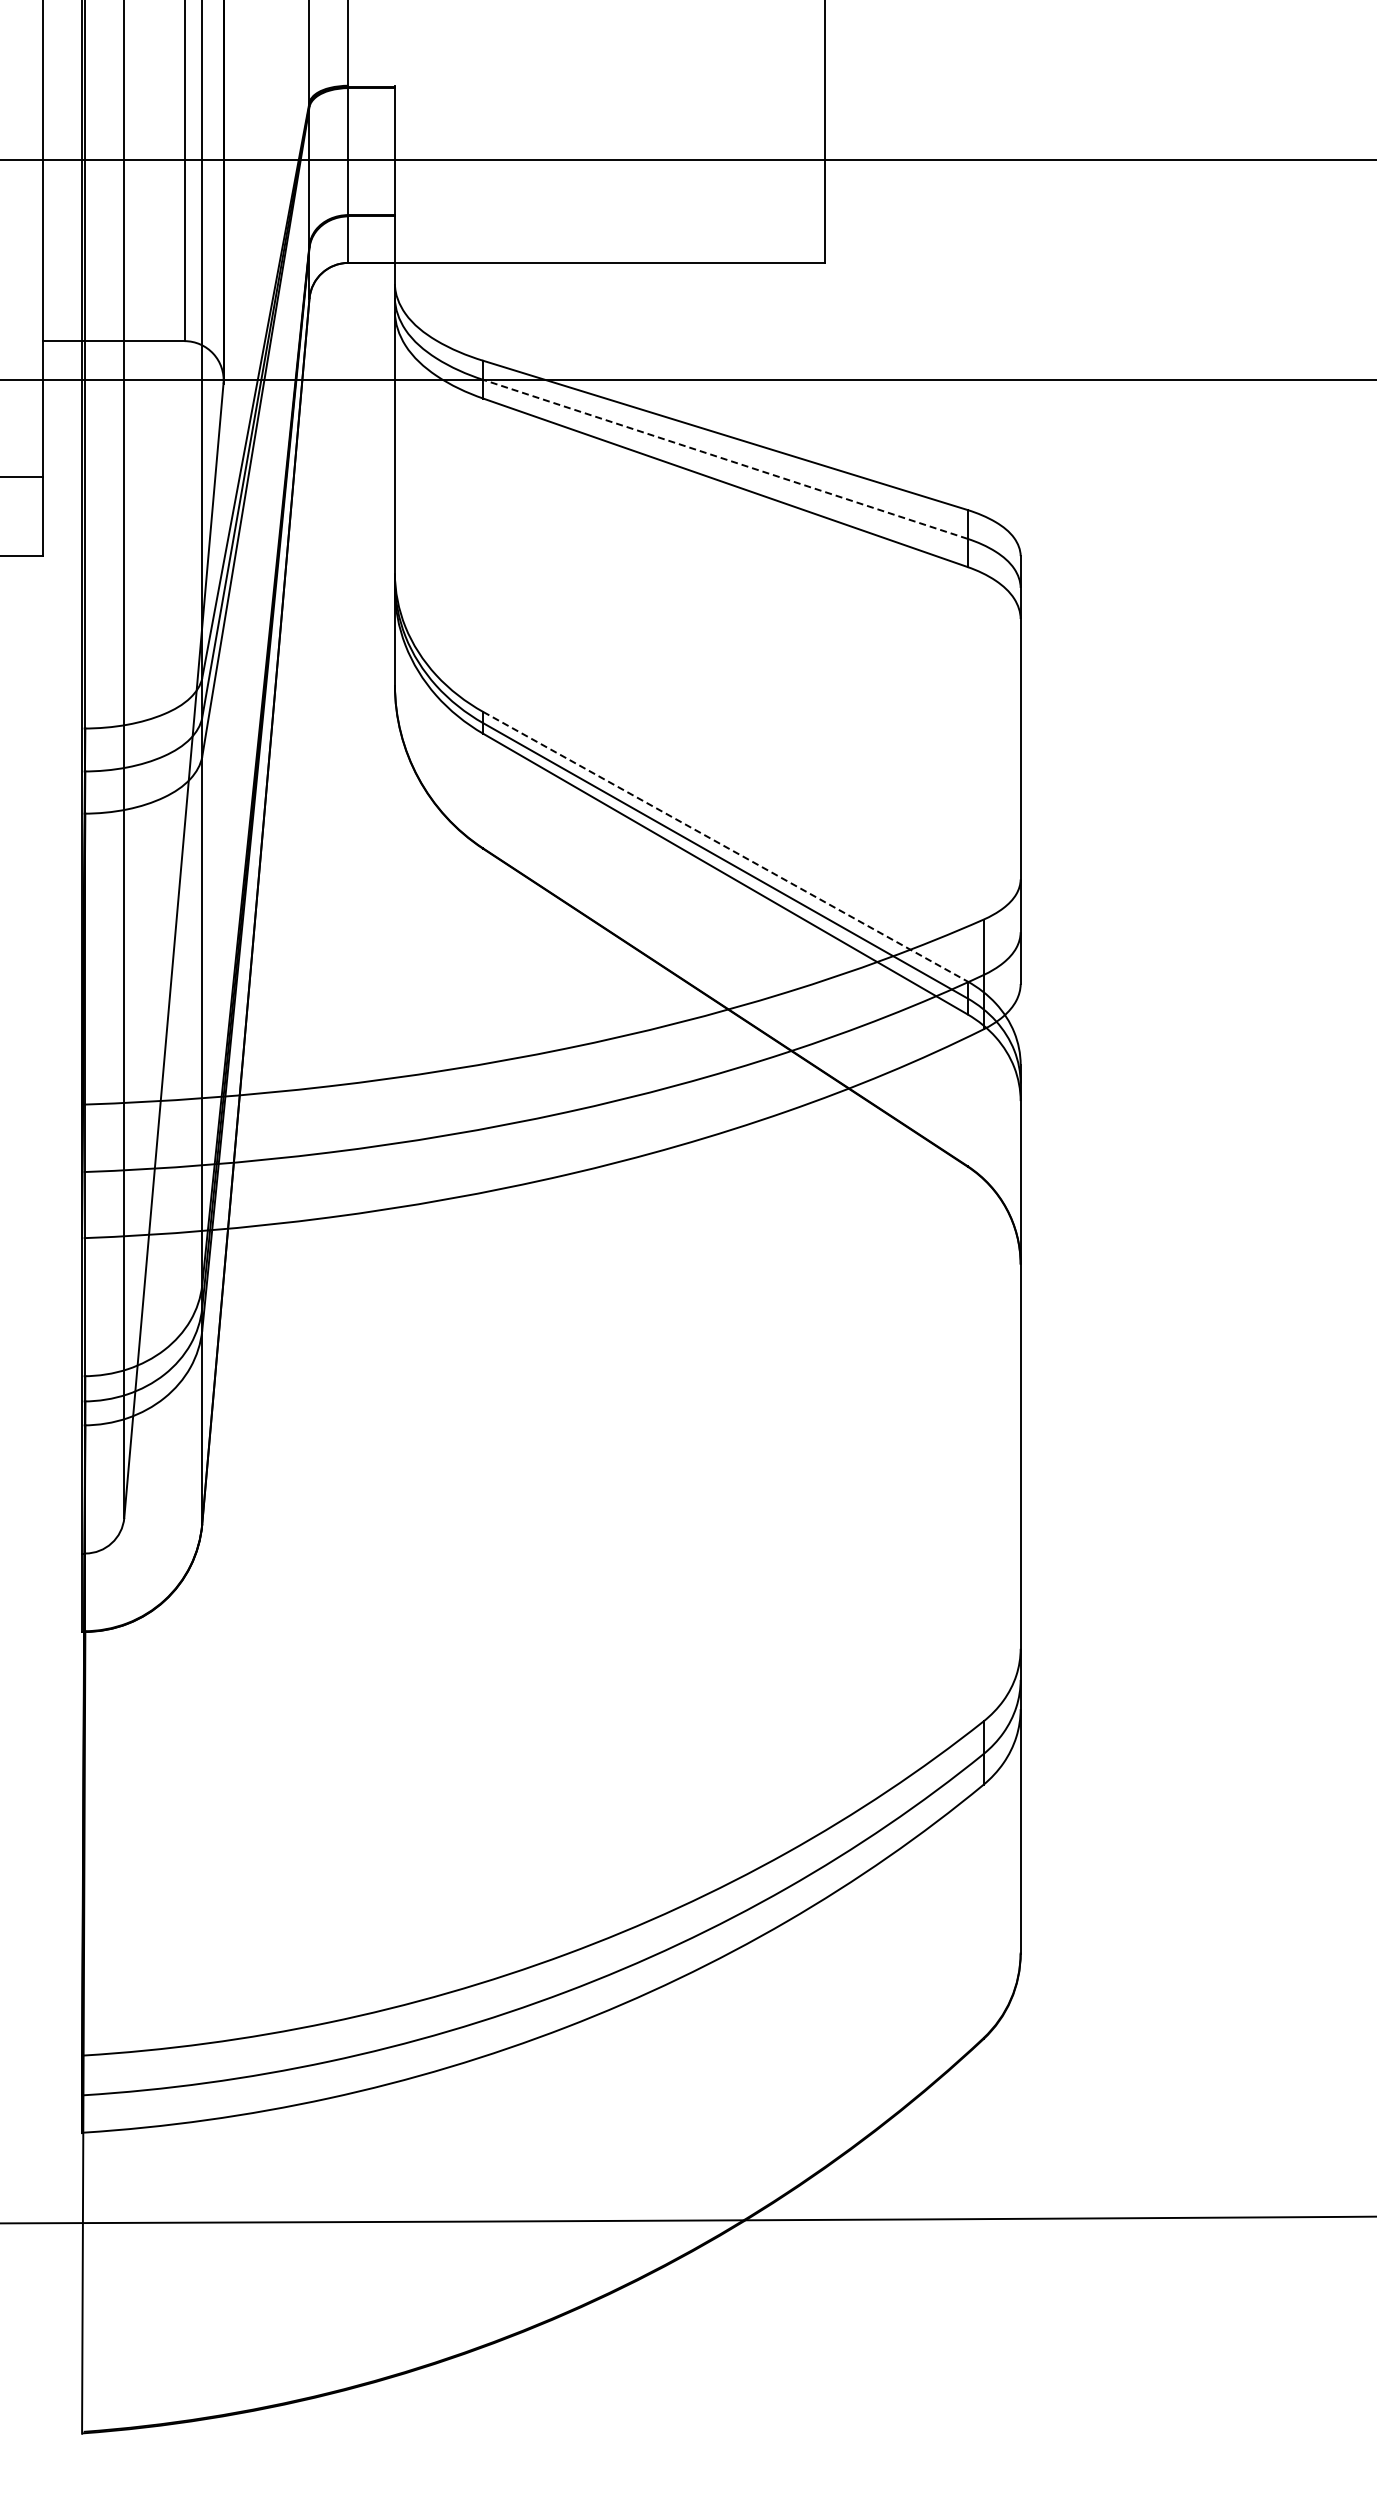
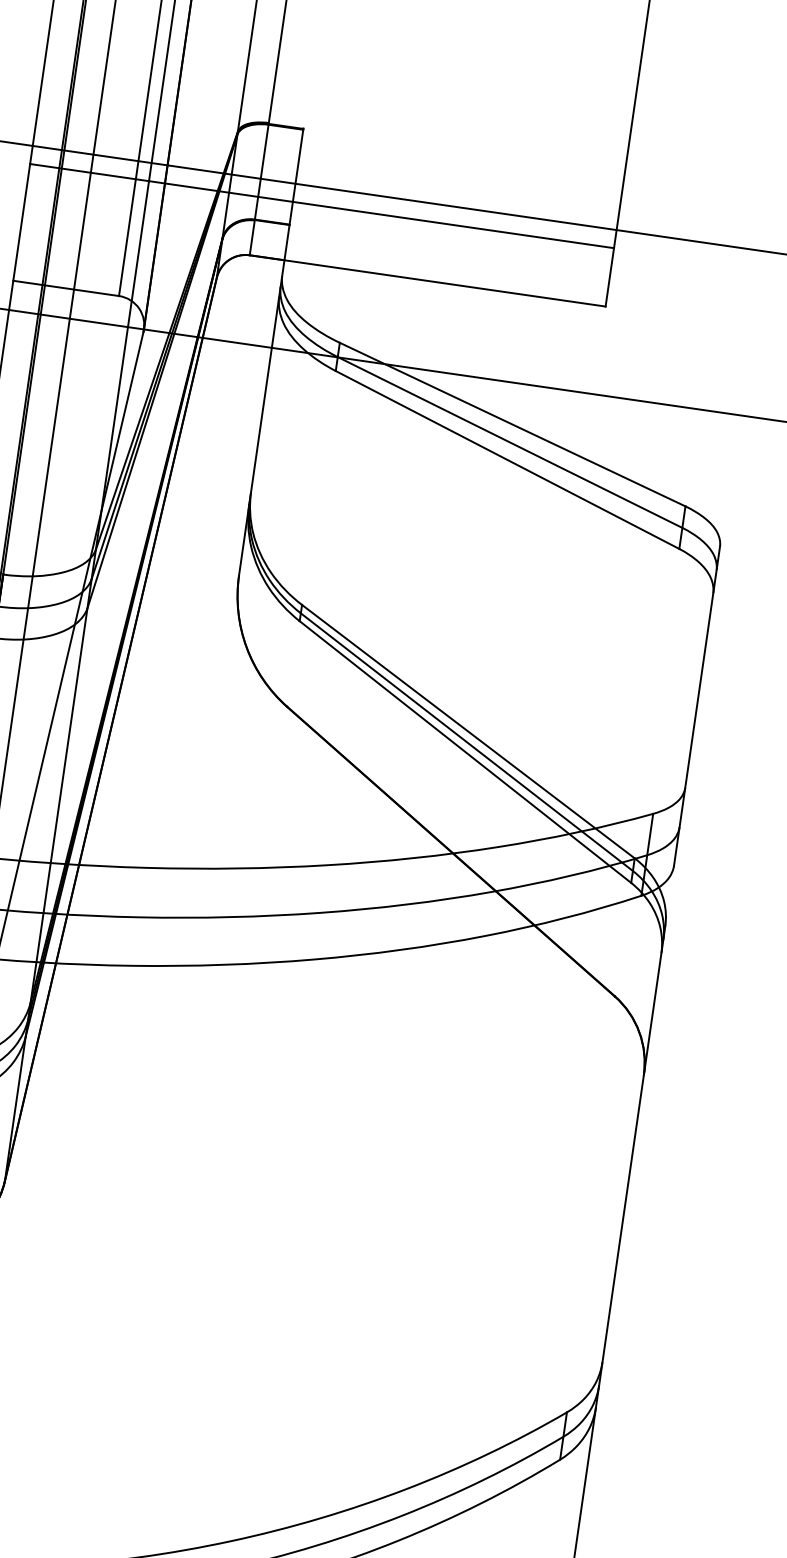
line: (433, 184) -> (321, 205), added
line: (725, 459) -> (510, 442), dashed -> solid
line: (725, 847) -> (468, 732), dashed -> solid

